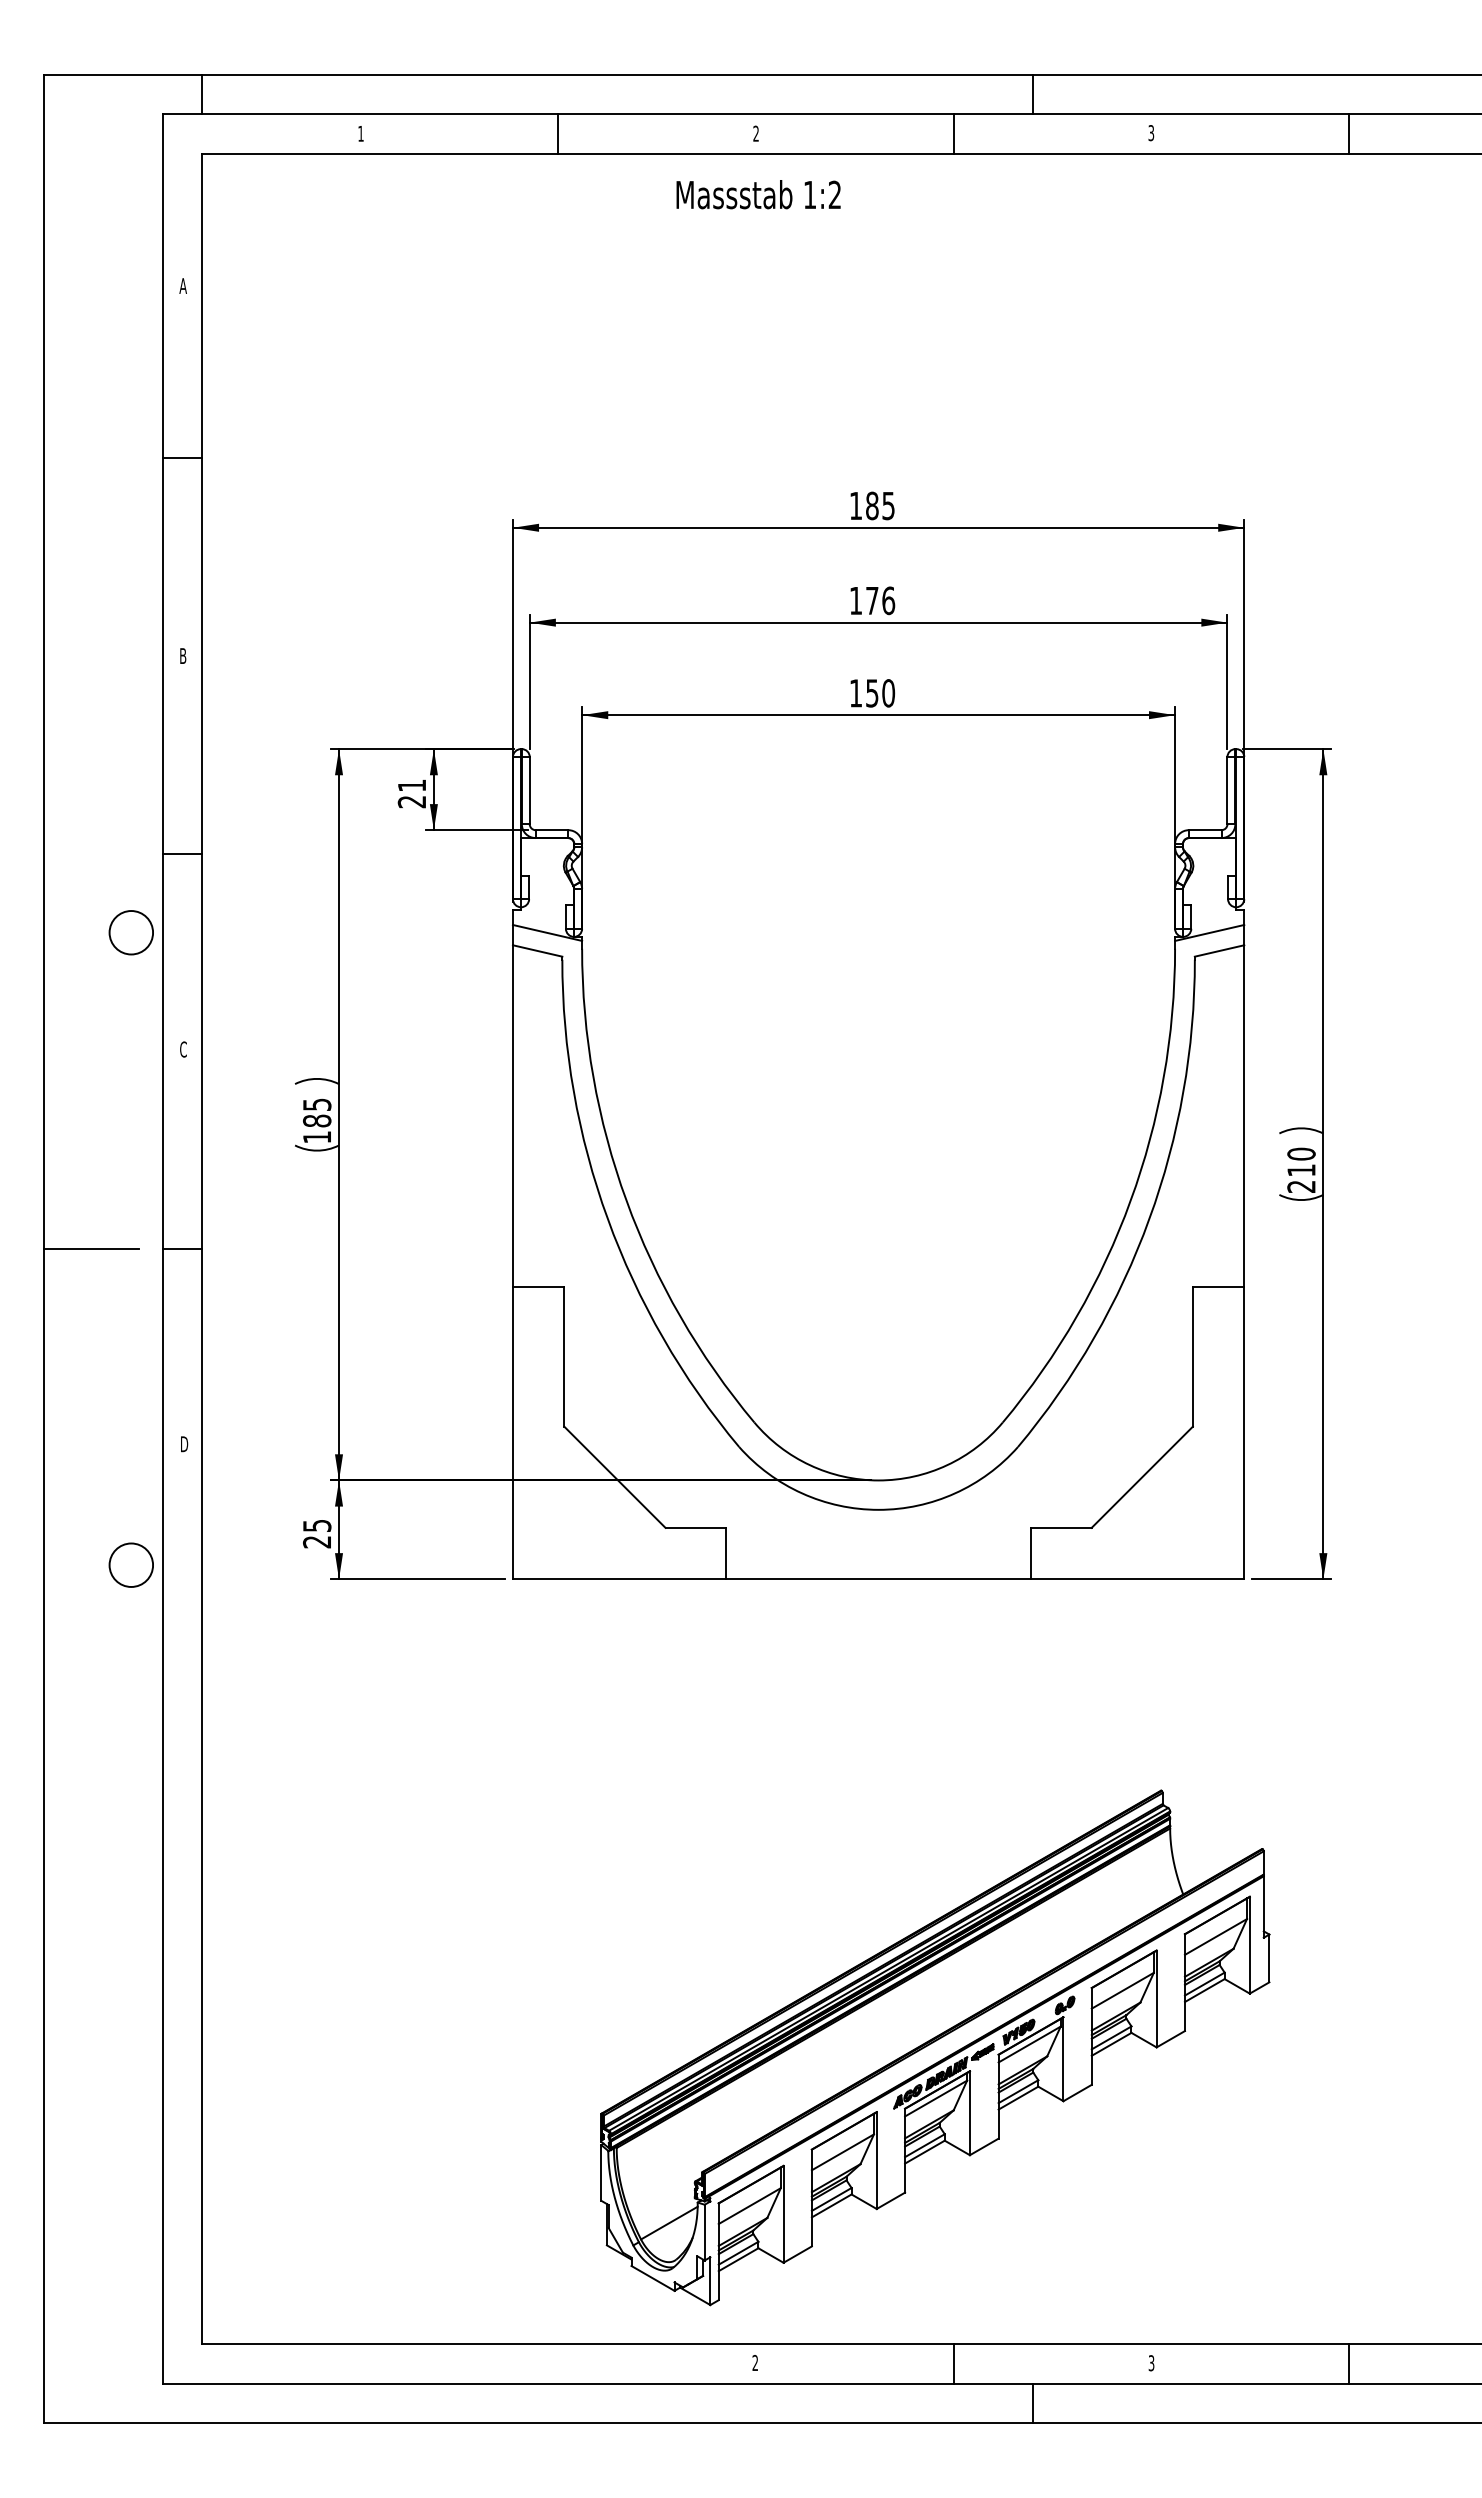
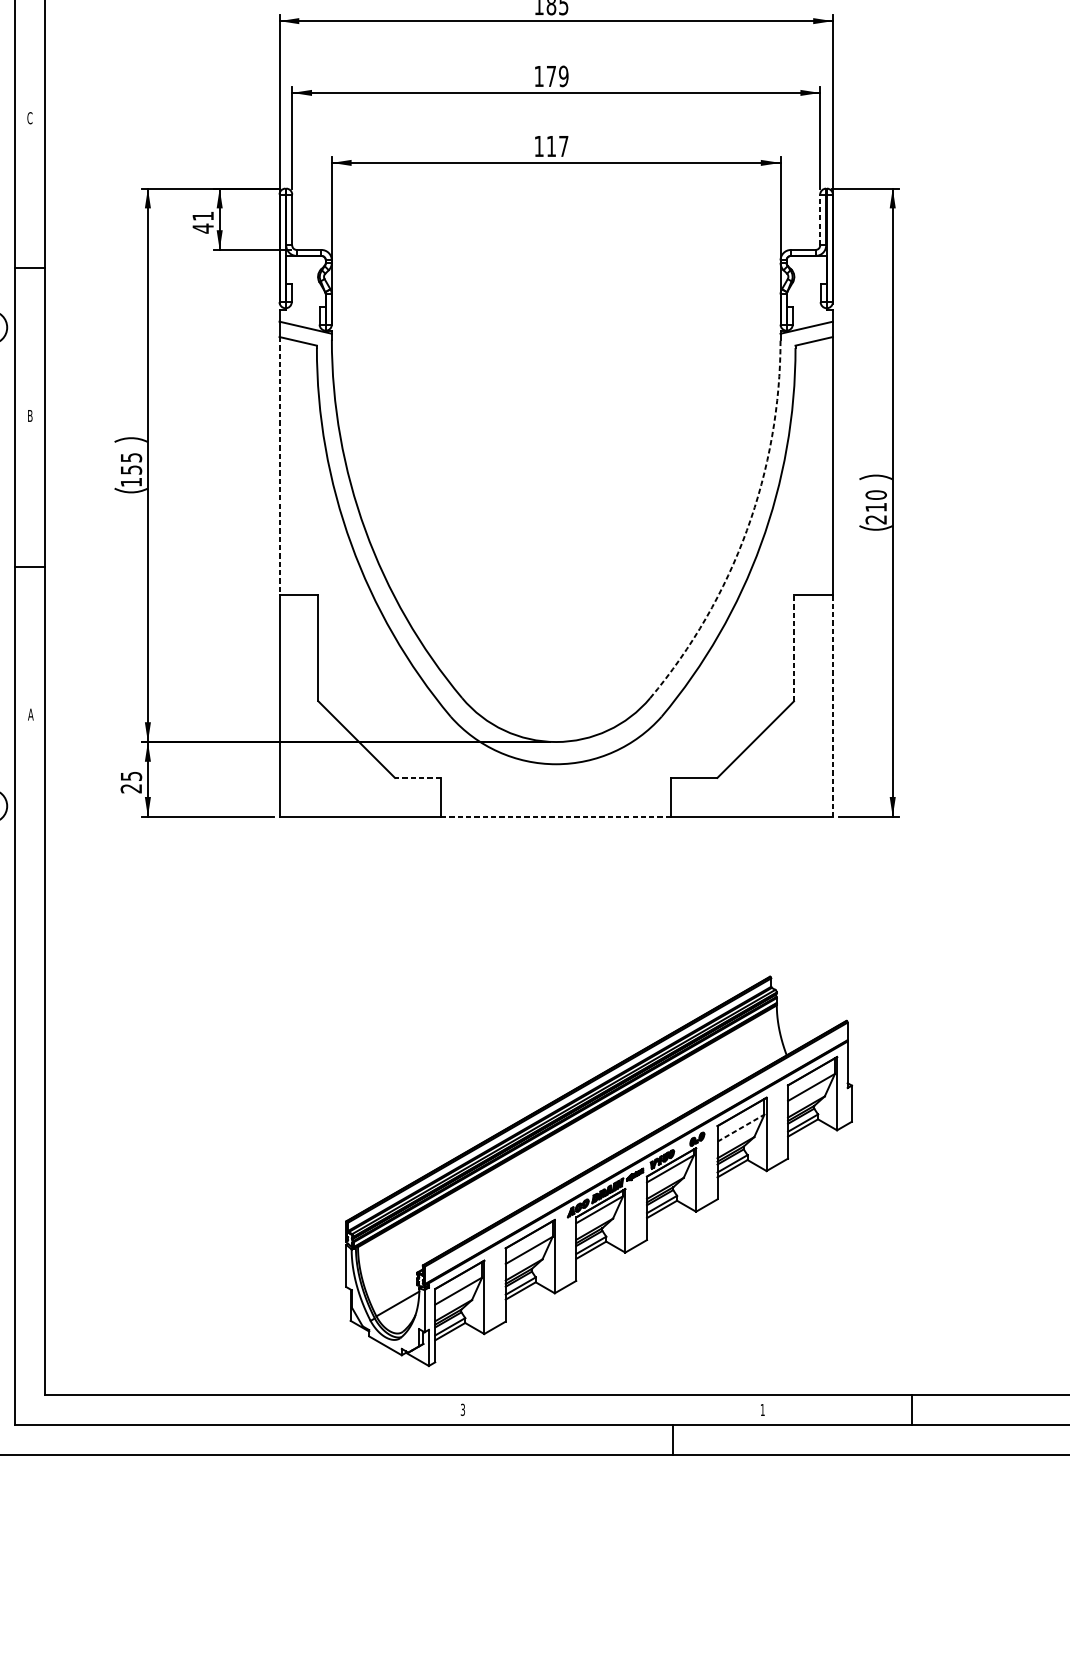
text: (888, 600) -> (563, 76), 176 -> 179
text: (182, 656) -> (29, 118), B -> C
text: (880, 693) -> (557, 146), 150 -> 117
line: (1227, 790) -> (820, 219), solid -> dashed
text: (411, 801) -> (202, 228), 21 -> 41
text: (183, 1049) -> (30, 415), C -> B
line: (512, 1116) -> (279, 466), solid -> dashed
text: (317, 1120) -> (131, 469), 185 -> 155
arc: (1130, 1200) -> (746, 530), solid -> dashed
line: (1192, 1356) -> (793, 648), solid -> dashed
line: (1244, 1433) -> (833, 706), solid -> dashed
text: (184, 1444) -> (30, 714), D -> A
line: (695, 1527) -> (417, 777), solid -> dashed
line: (879, 1579) -> (556, 816), solid -> dashed
line: (1122, 1990) -> (740, 1127), solid -> dashed
text: (755, 2363) -> (463, 1410), 2 -> 3
line: (953, 2363) -> (612, 1410), removed
text: (1151, 2363) -> (762, 1410), 3 -> 1

